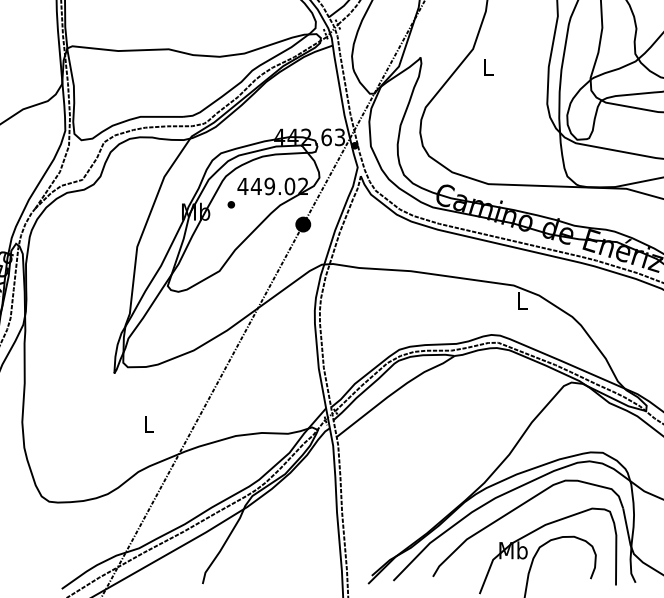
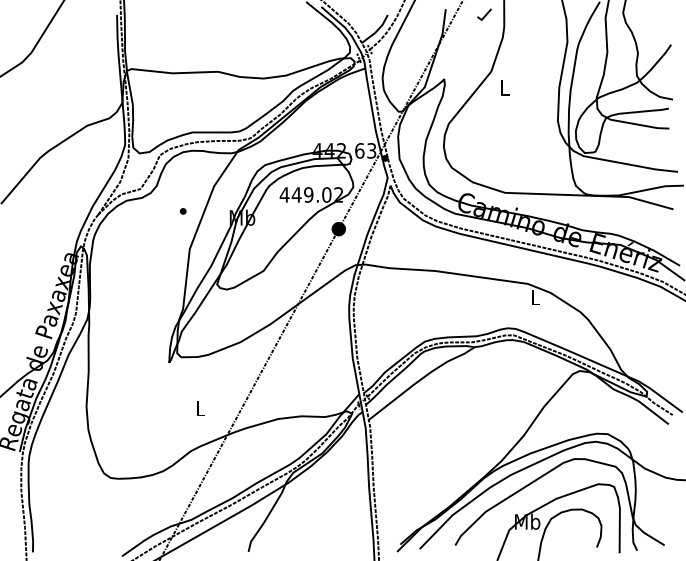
part: (230, 204) -> (182, 211), moved

